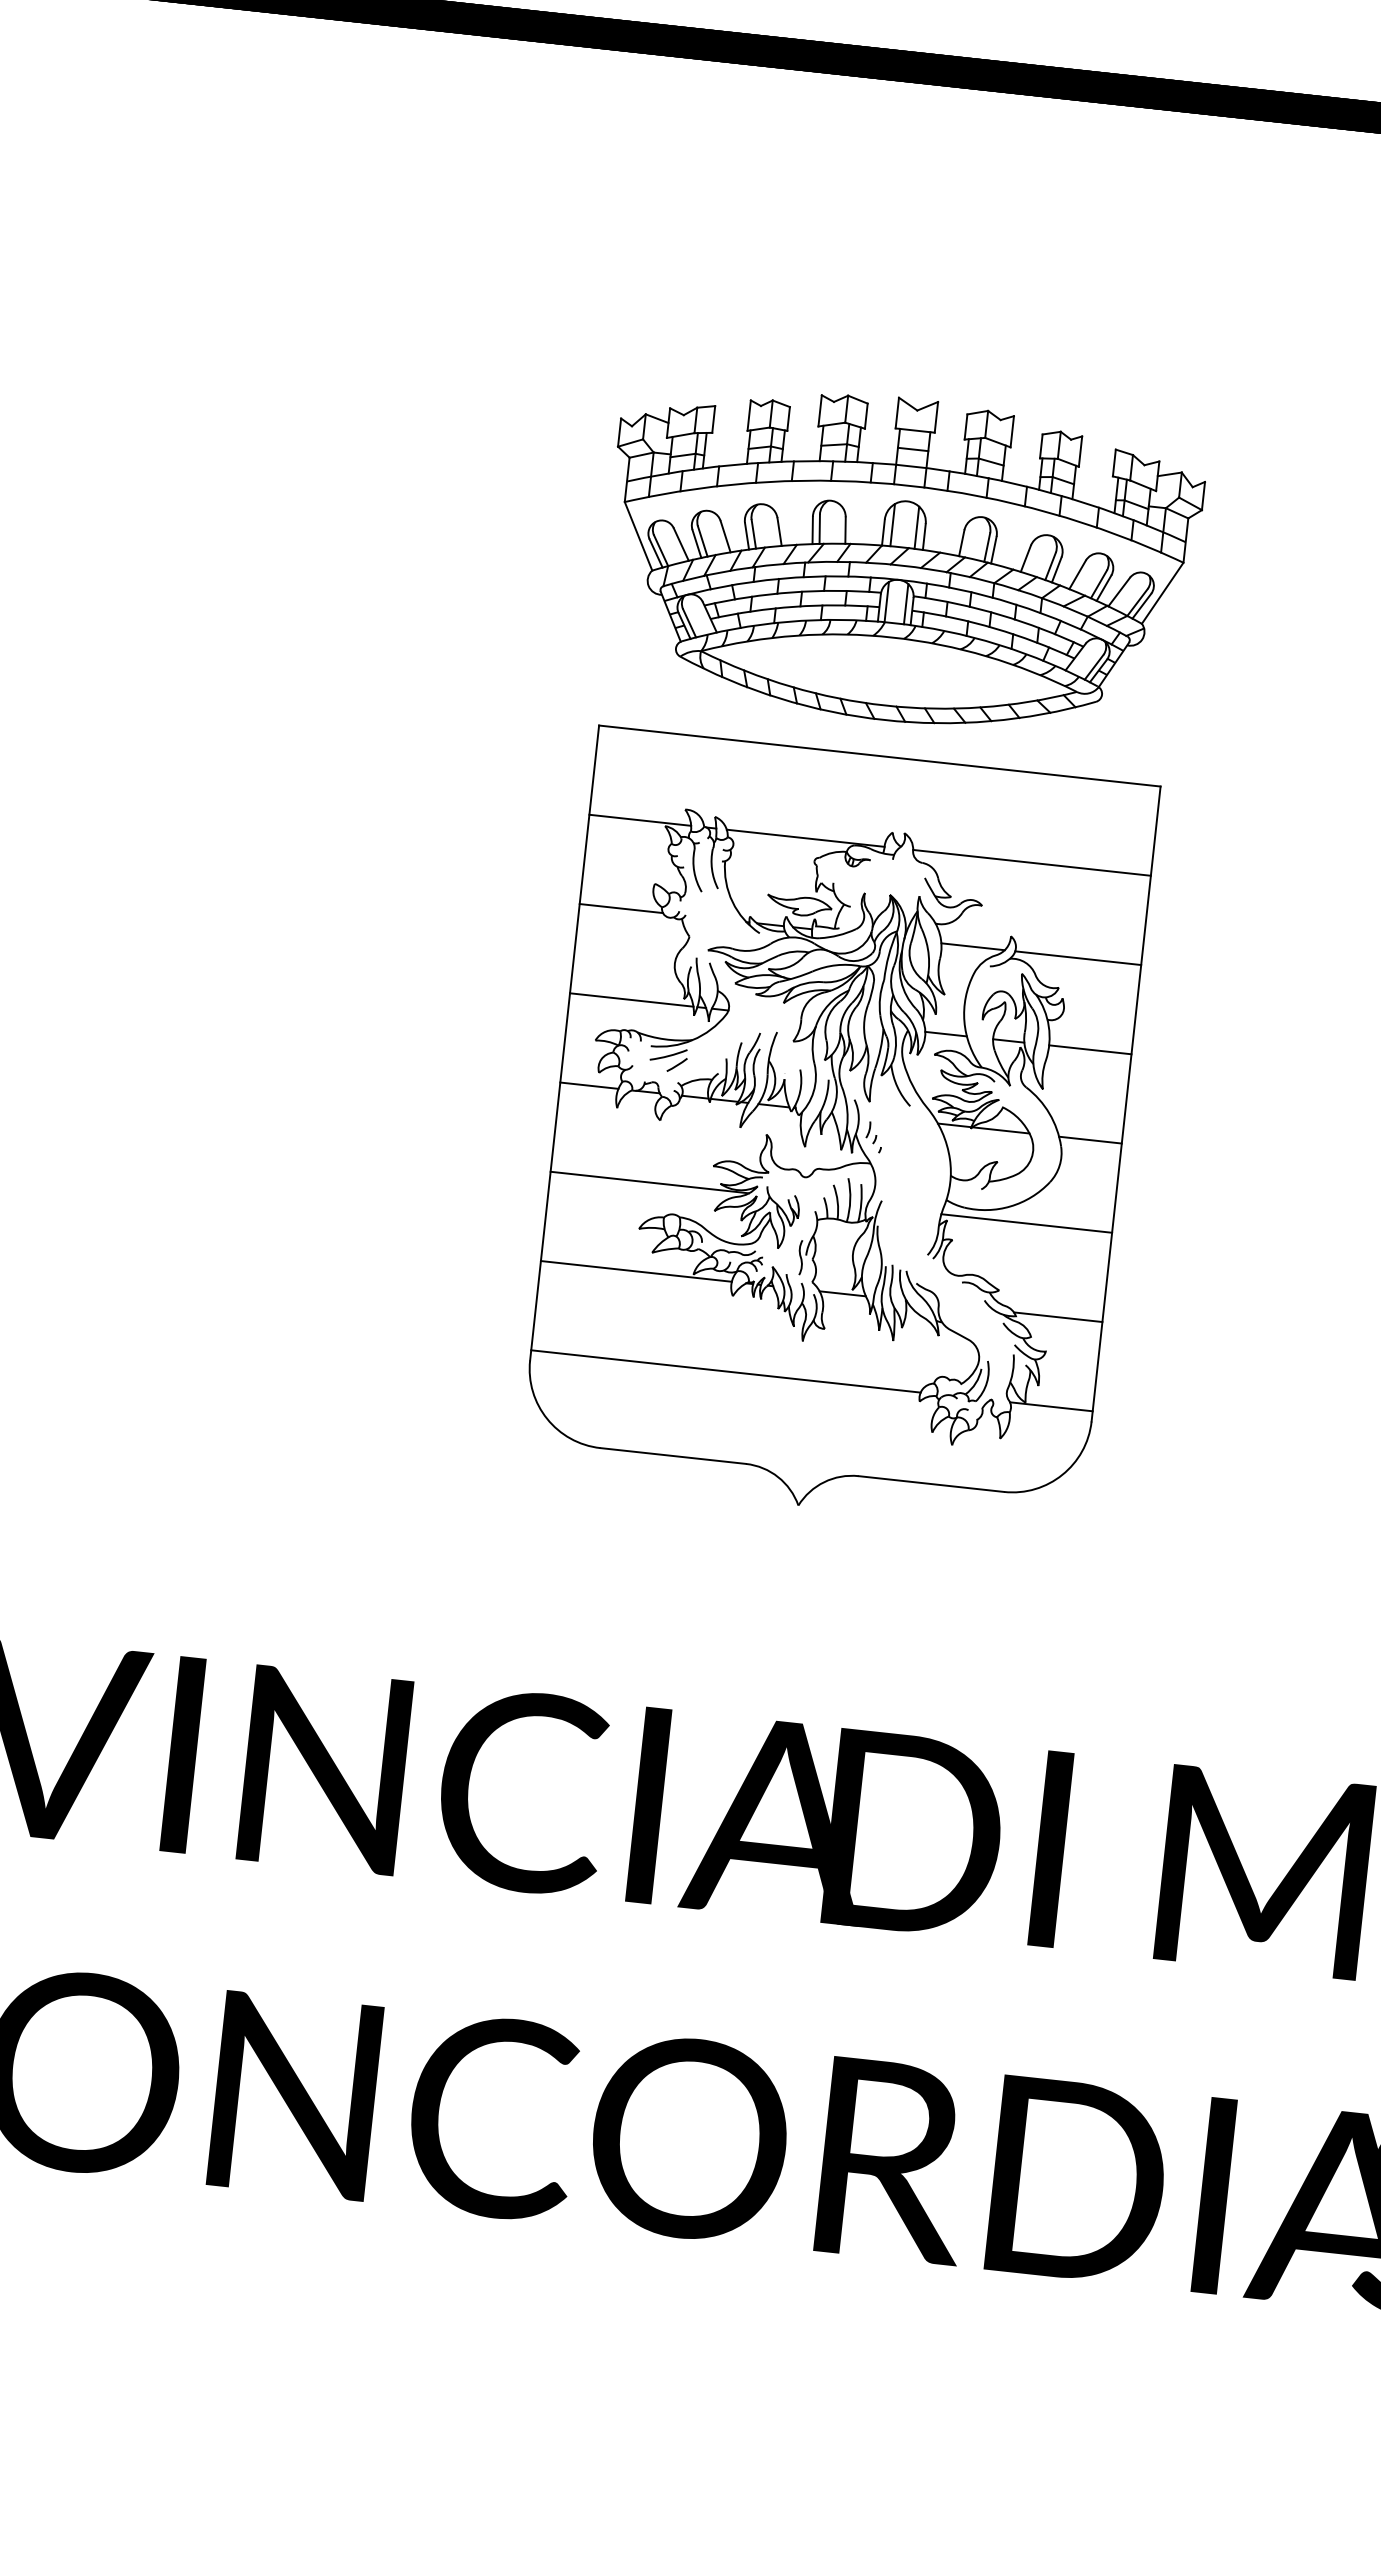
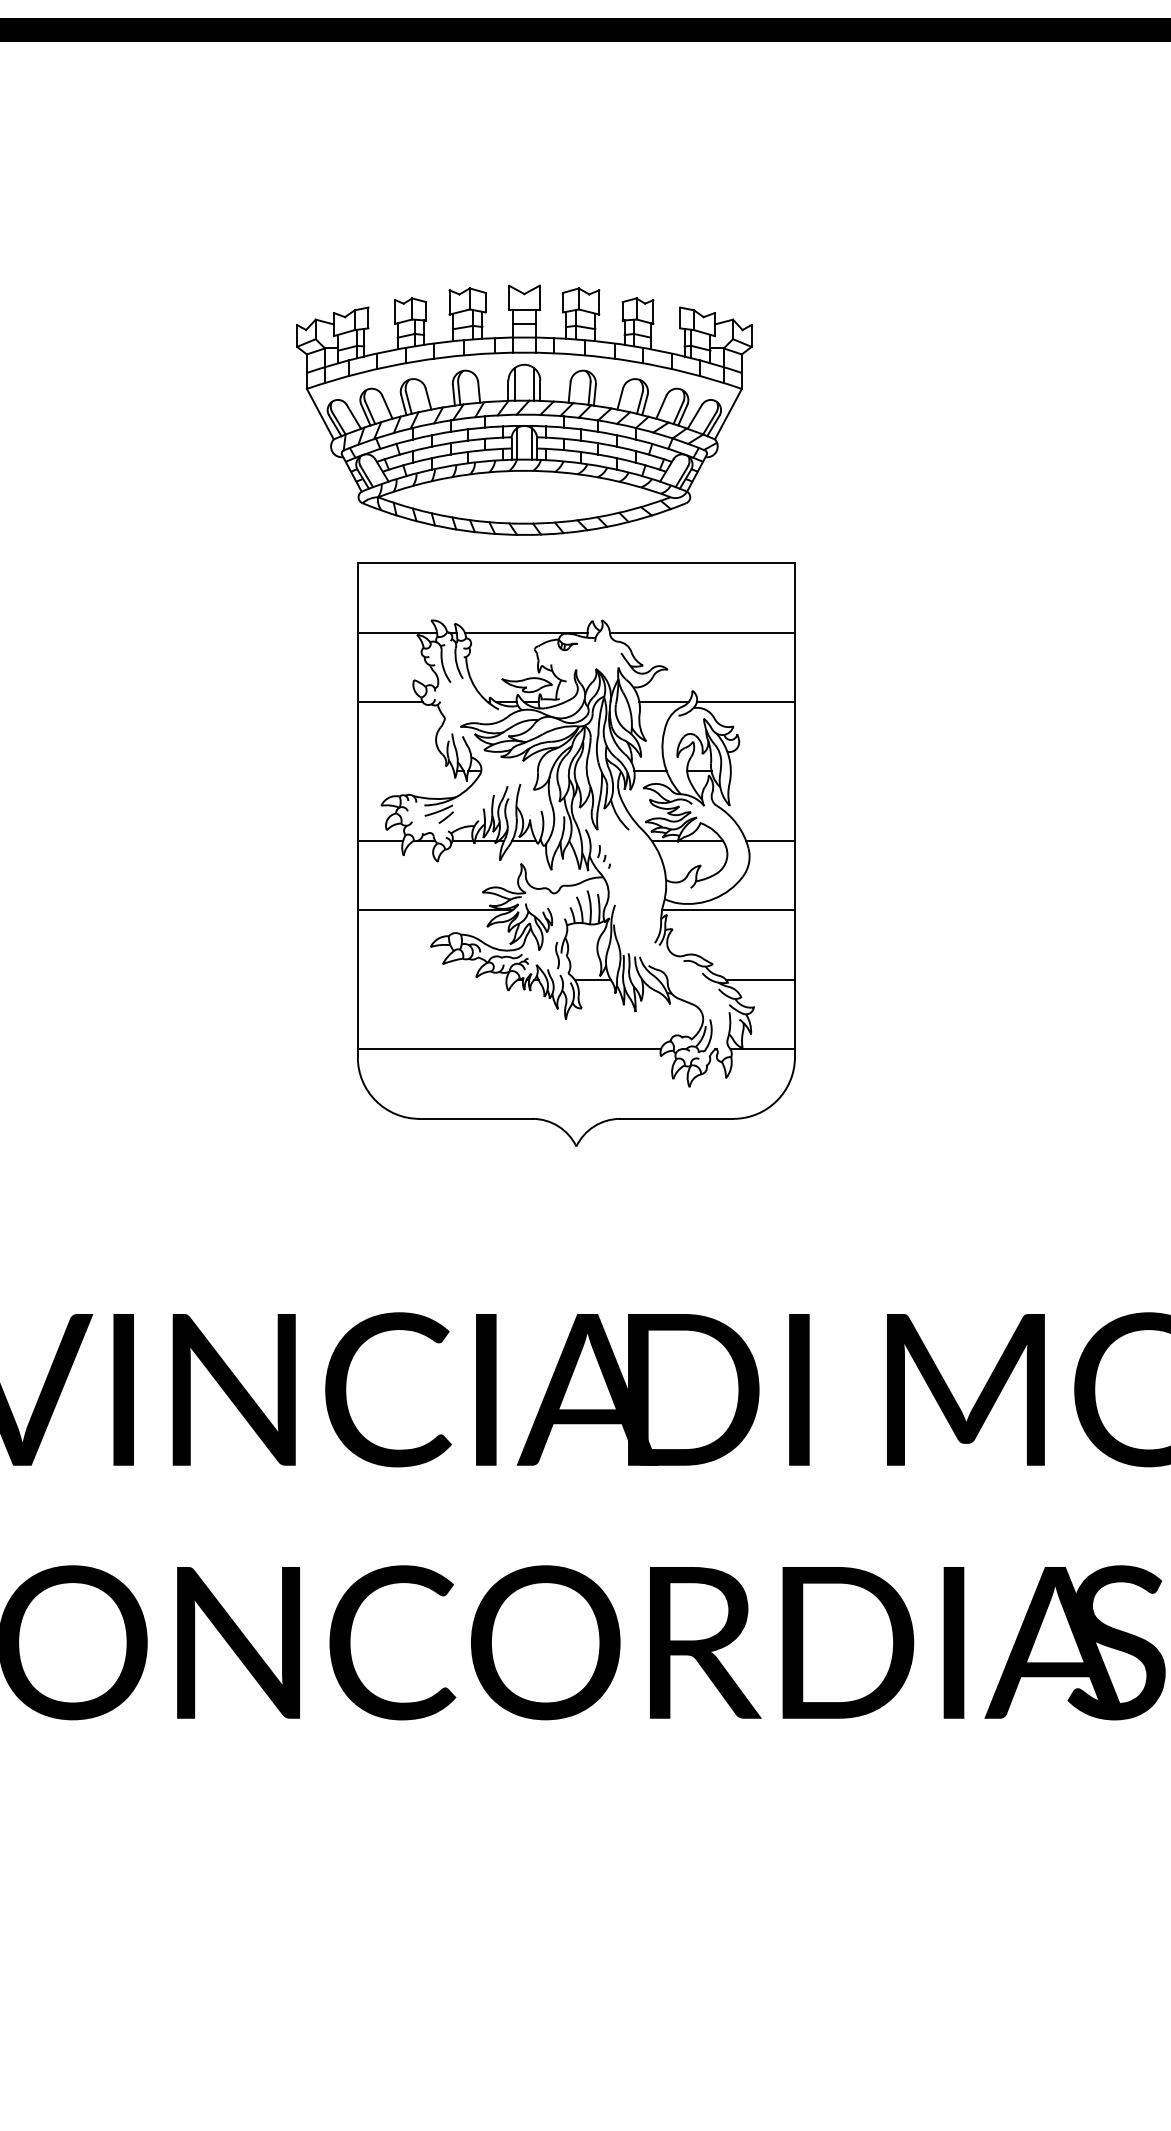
part: (901, 558) -> (524, 409), moved
line: (631, 999) -> (405, 771), removed
line: (1089, 1049) -> (762, 771), removed
line: (635, 1270) -> (431, 979), removed

